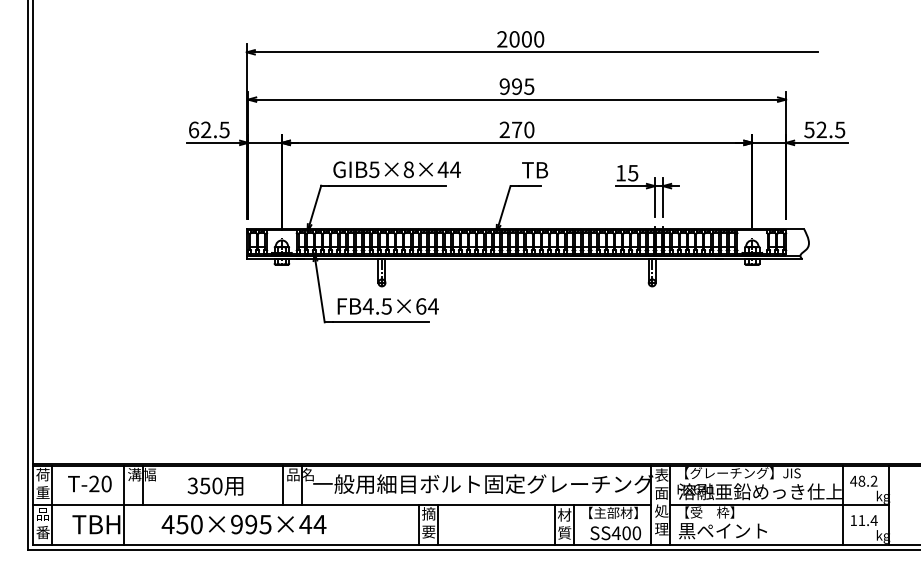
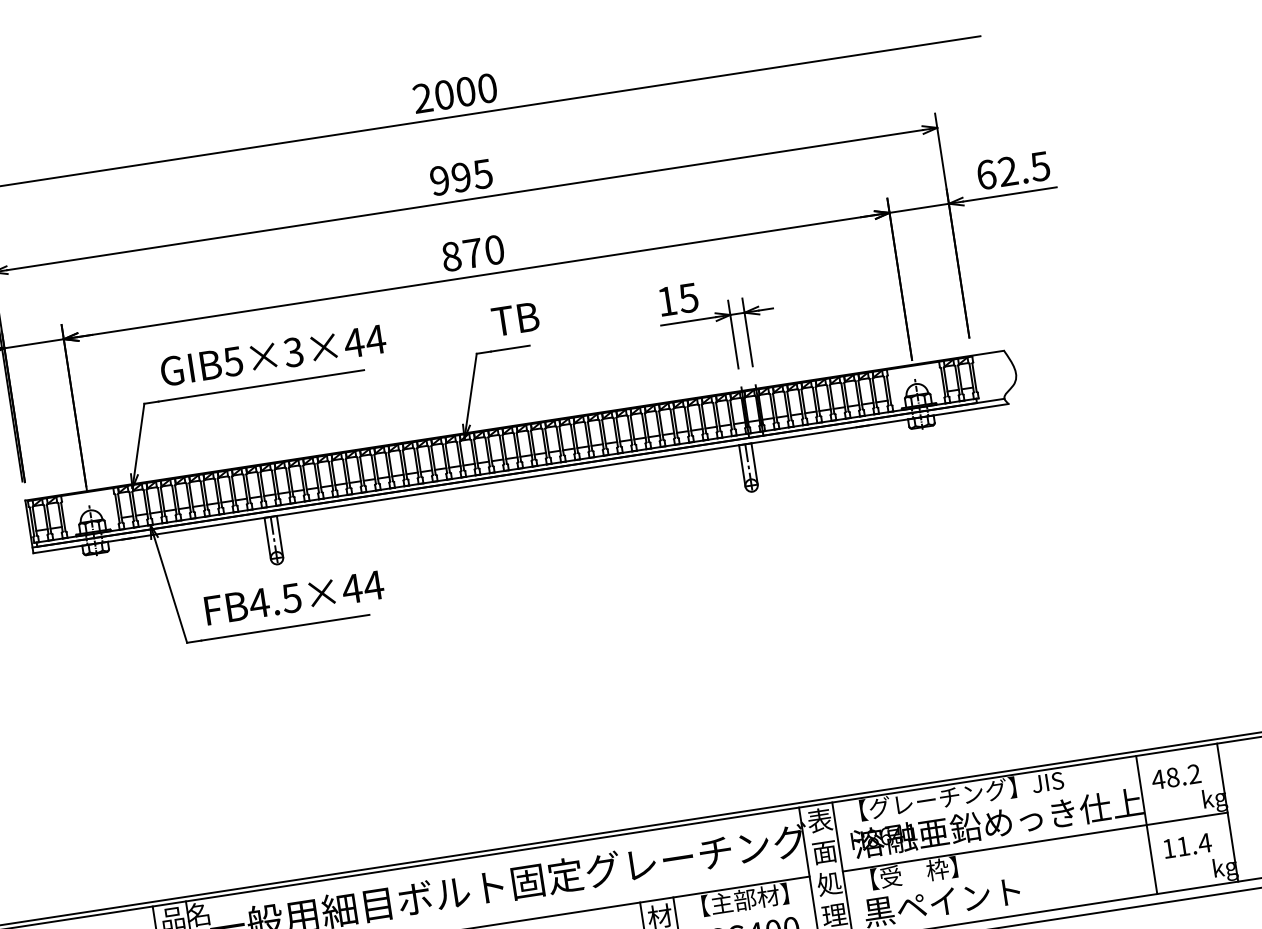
text: (504, 129) -> (450, 255), 270 -> 870
text: (809, 129) -> (986, 174), 52.5 -> 62.5
text: (408, 169) -> (293, 351), GIB5×8×44 -> GIB5×3×44
text: (420, 306) -> (351, 589), FB4.5×64 -> FB4.5×44

